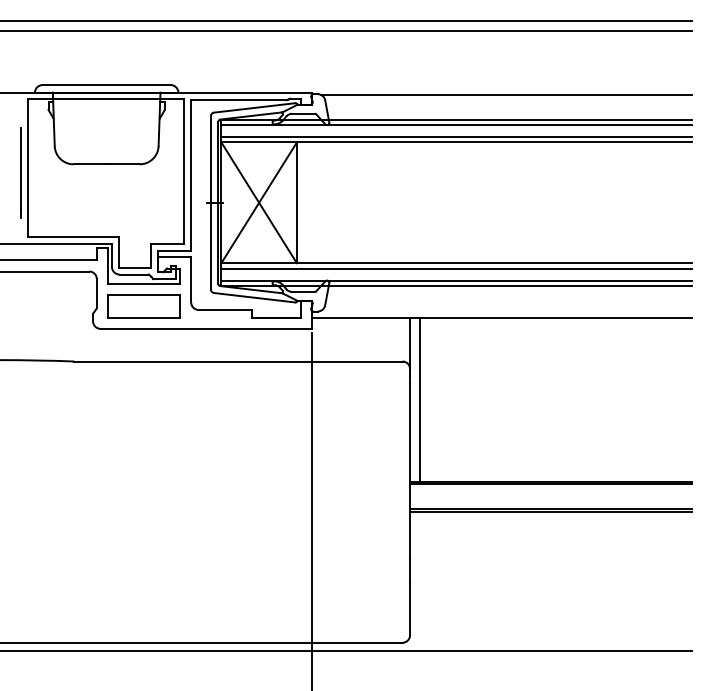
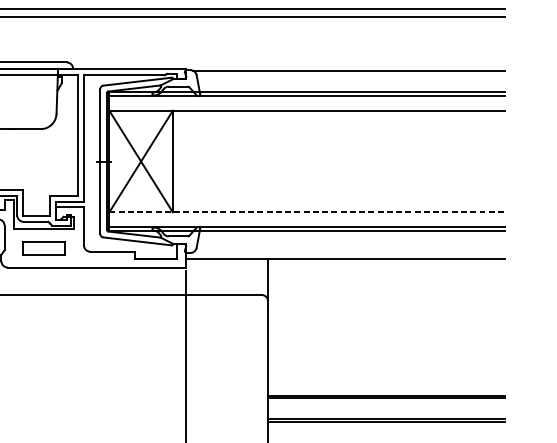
line: (456, 137) -> (307, 106), removed
line: (457, 263) -> (307, 212), solid -> dashed
line: (456, 268) -> (307, 216), removed
part: (143, 306) -> (43, 248), size x0.7
line: (419, 400) -> (276, 327), removed

